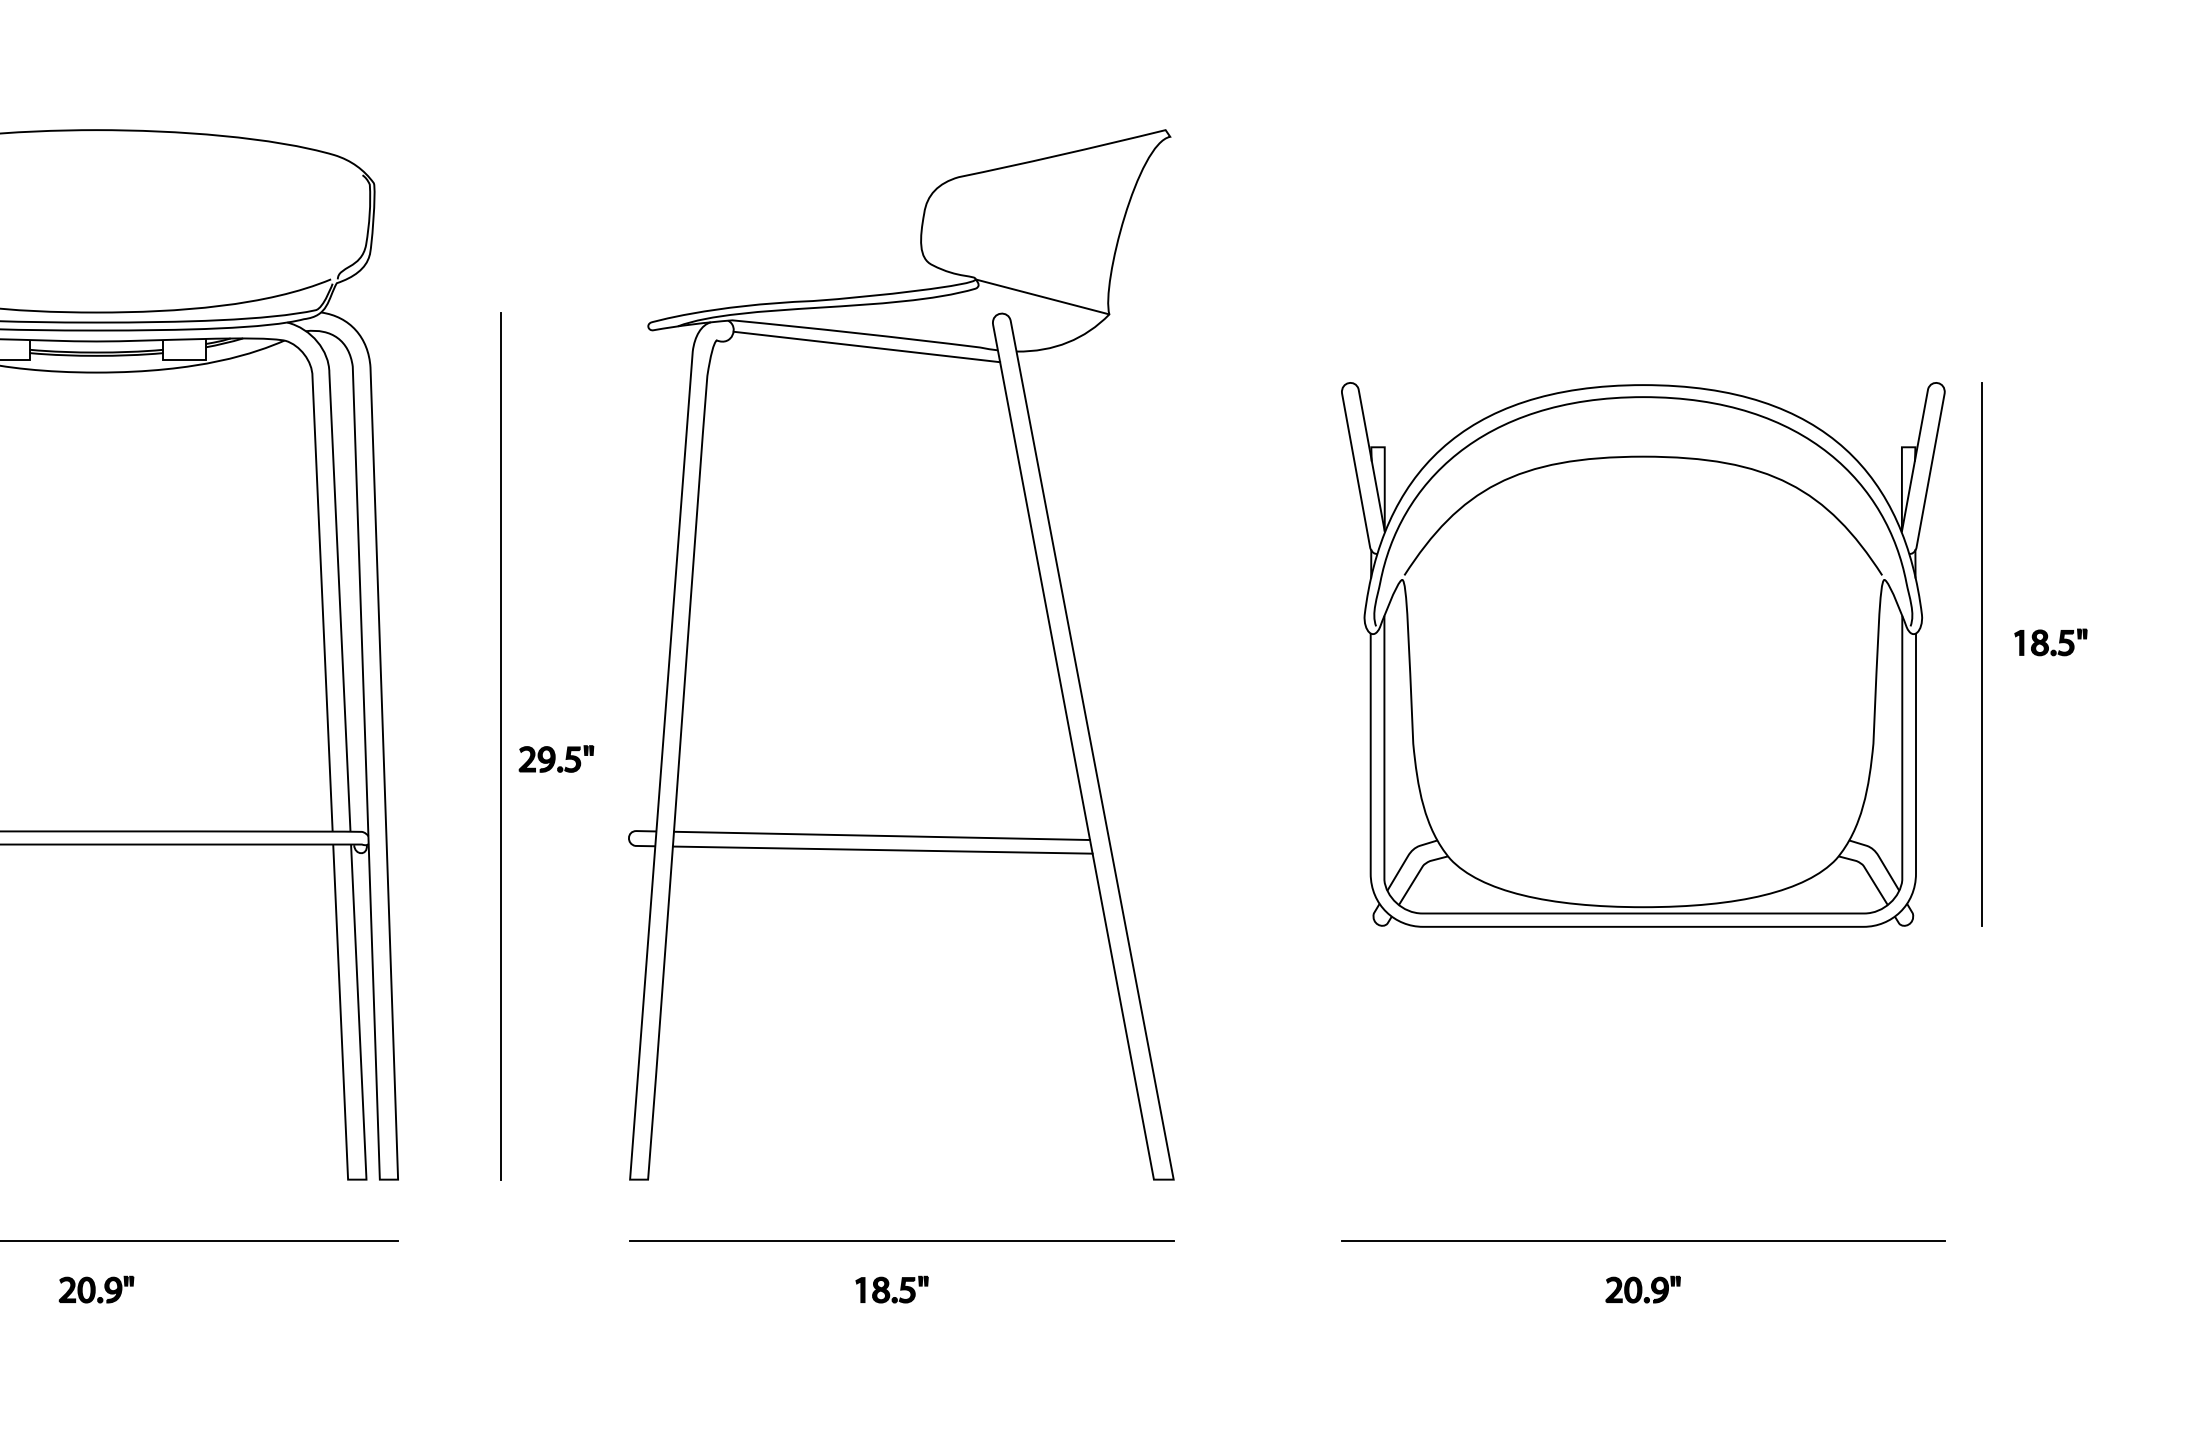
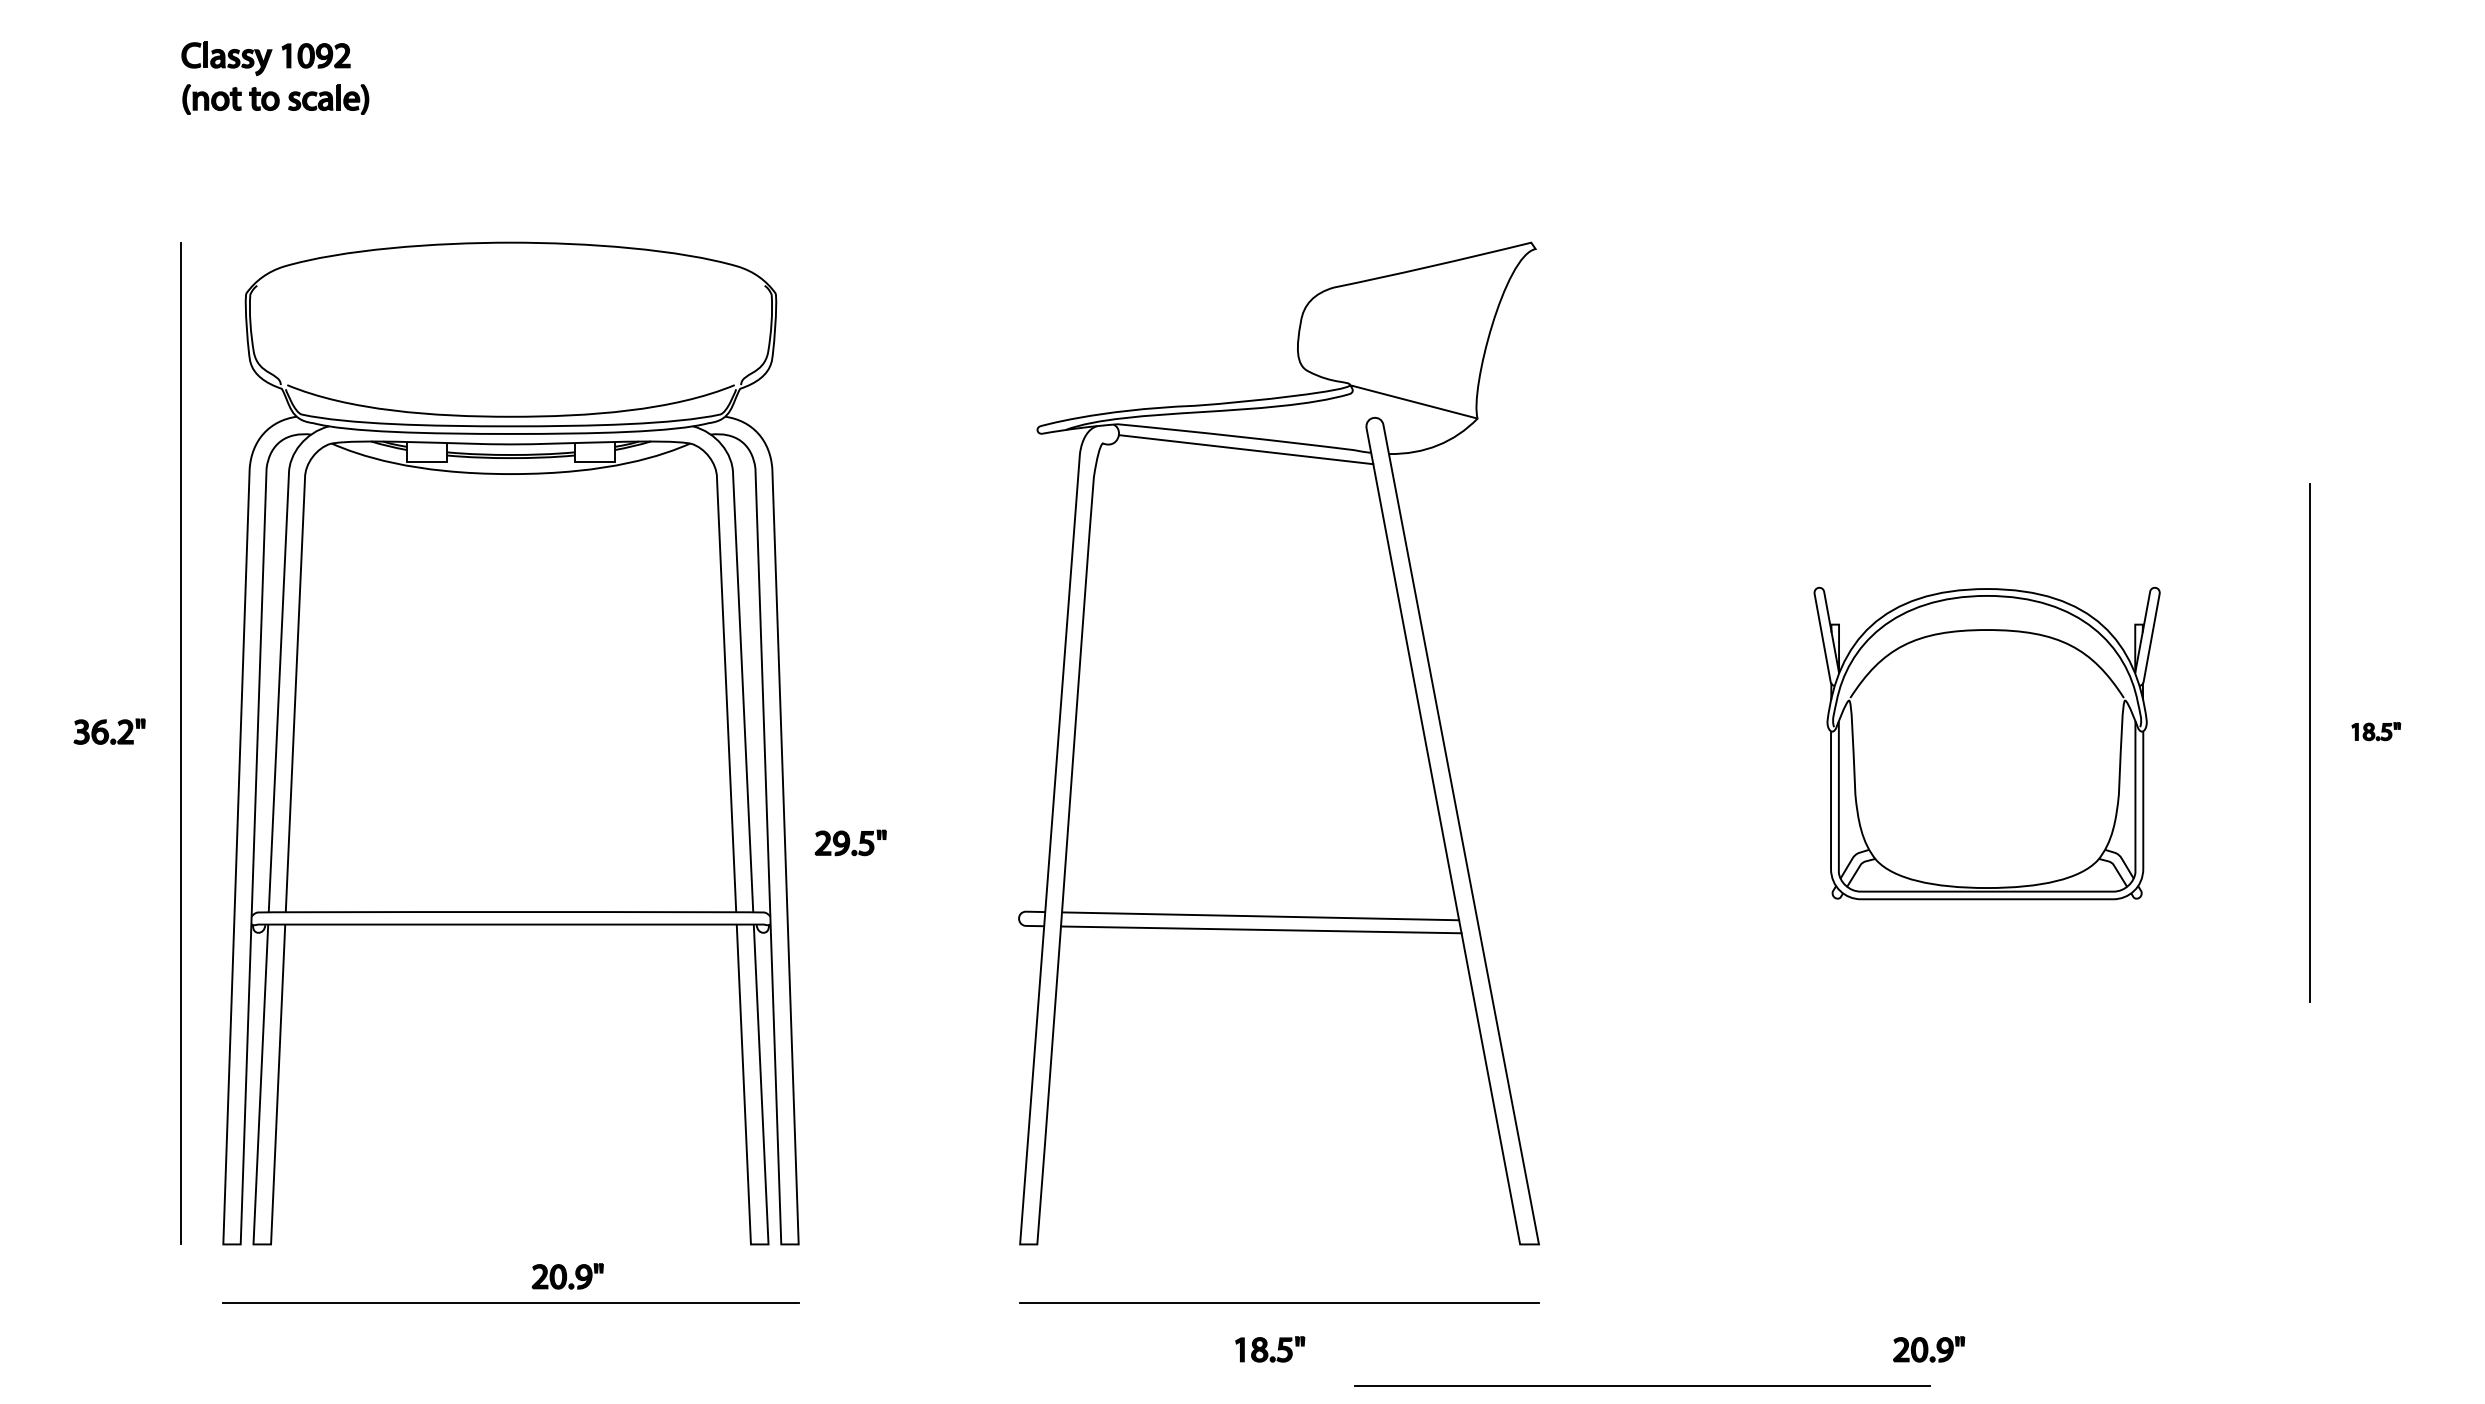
part: (2051, 642) -> (2376, 731), size x0.7
part: (1642, 654) -> (1986, 743), size x0.6
line: (501, 745) -> (897, 830), removed
part: (556, 758) -> (850, 842), moved
line: (1643, 1240) -> (1642, 1385), moved
part: (96, 1289) -> (567, 1276), moved
part: (1643, 1289) -> (1929, 1349), moved

